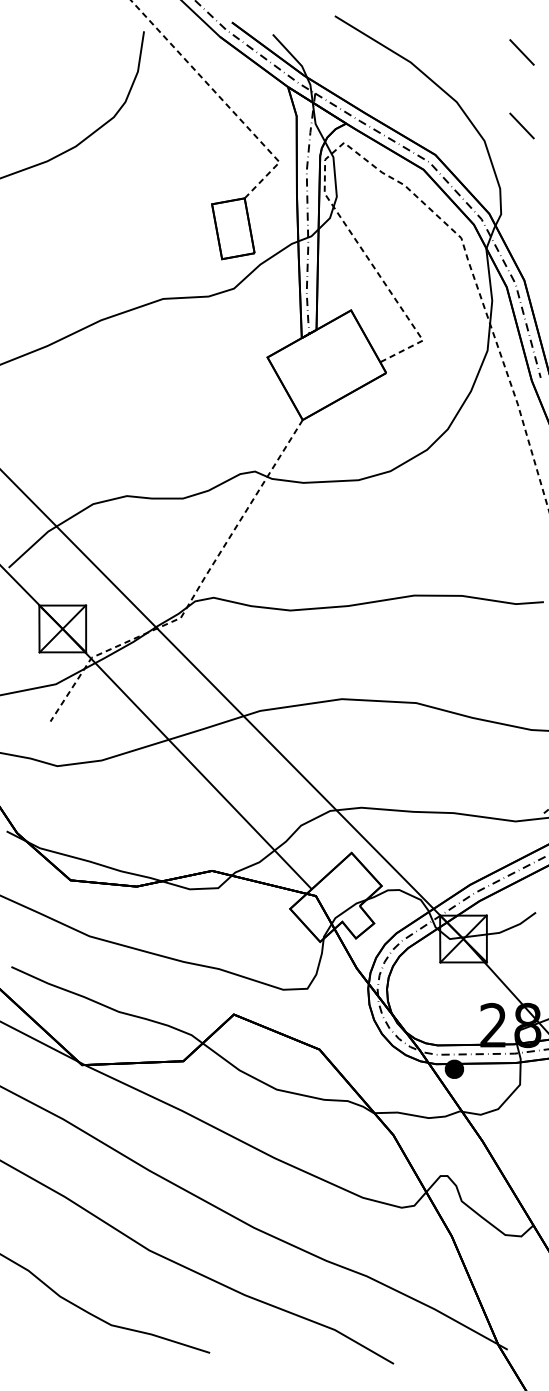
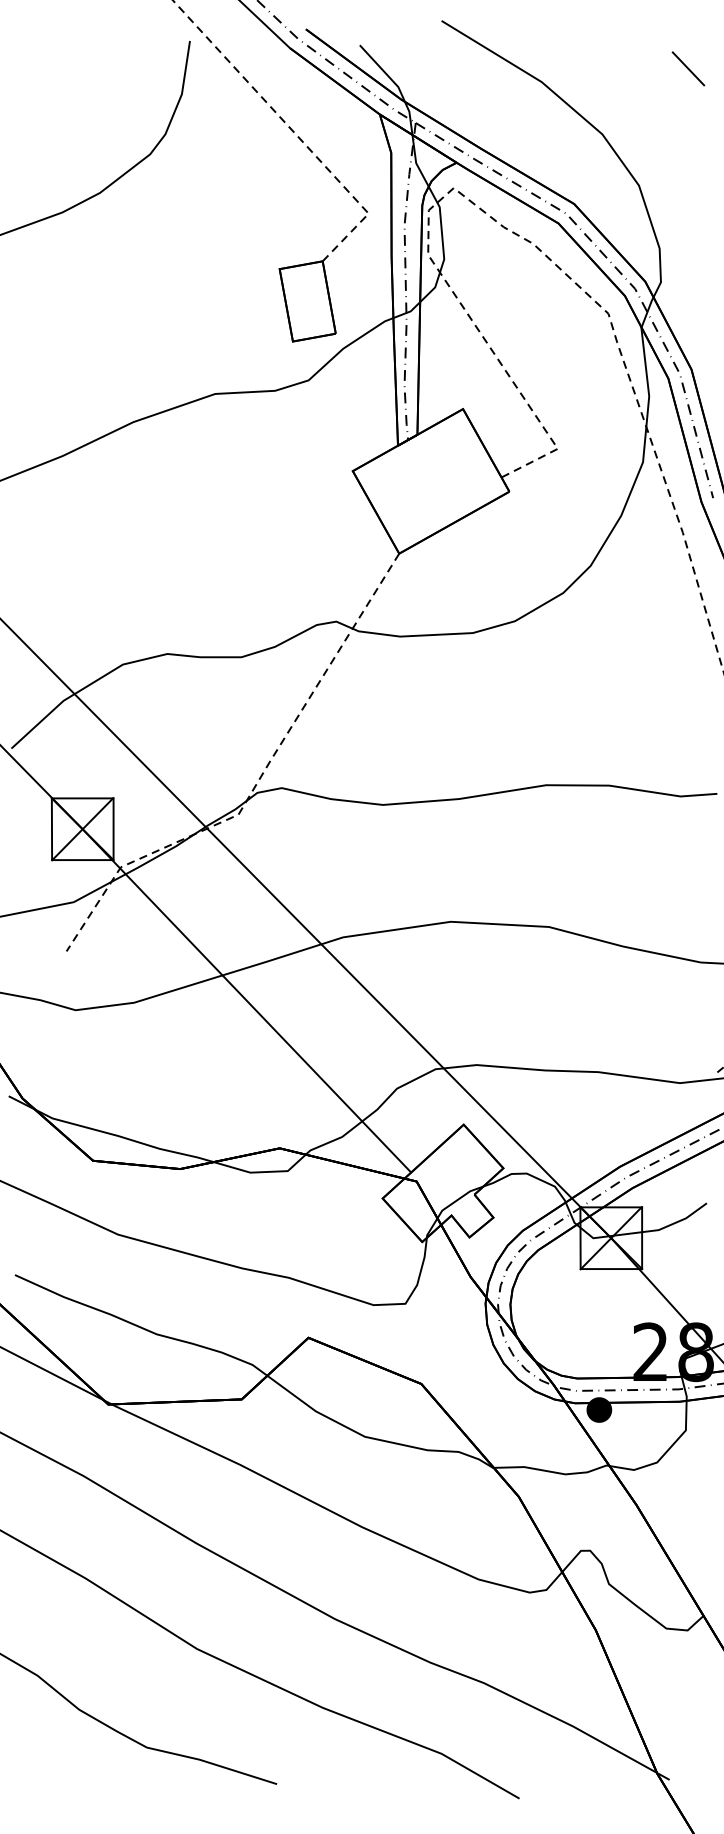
line: (522, 125) -> (688, 165), removed

